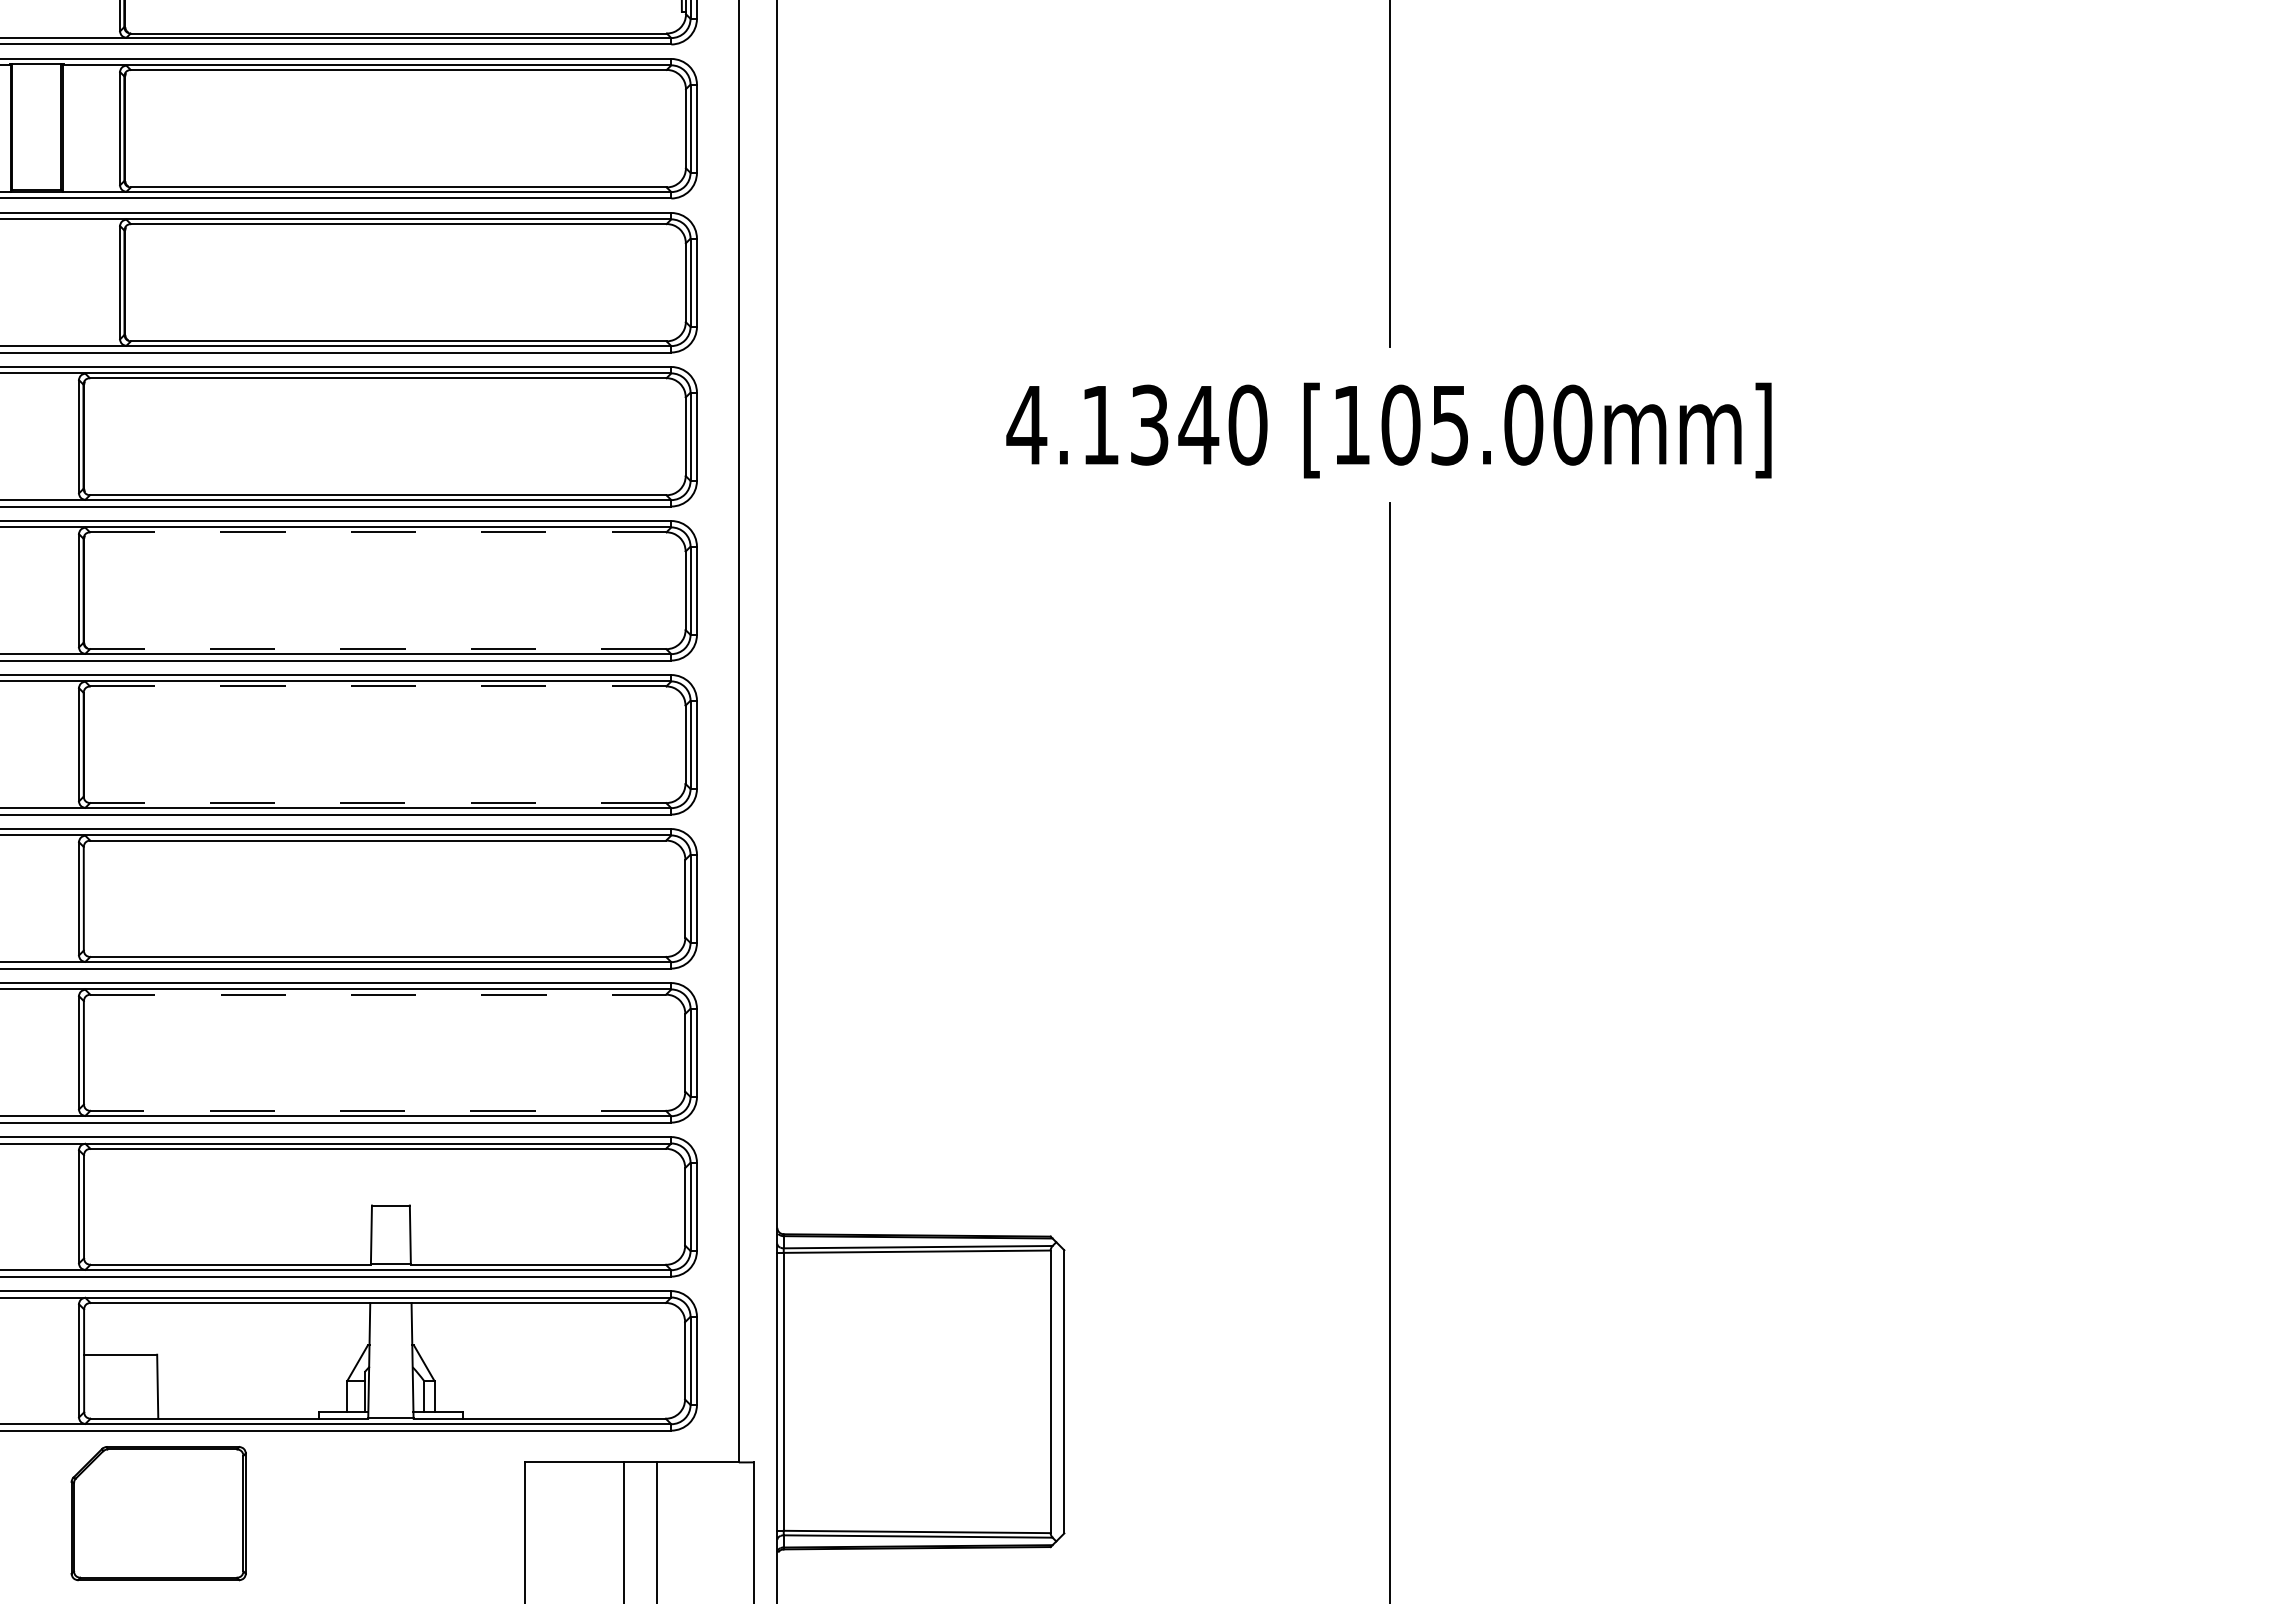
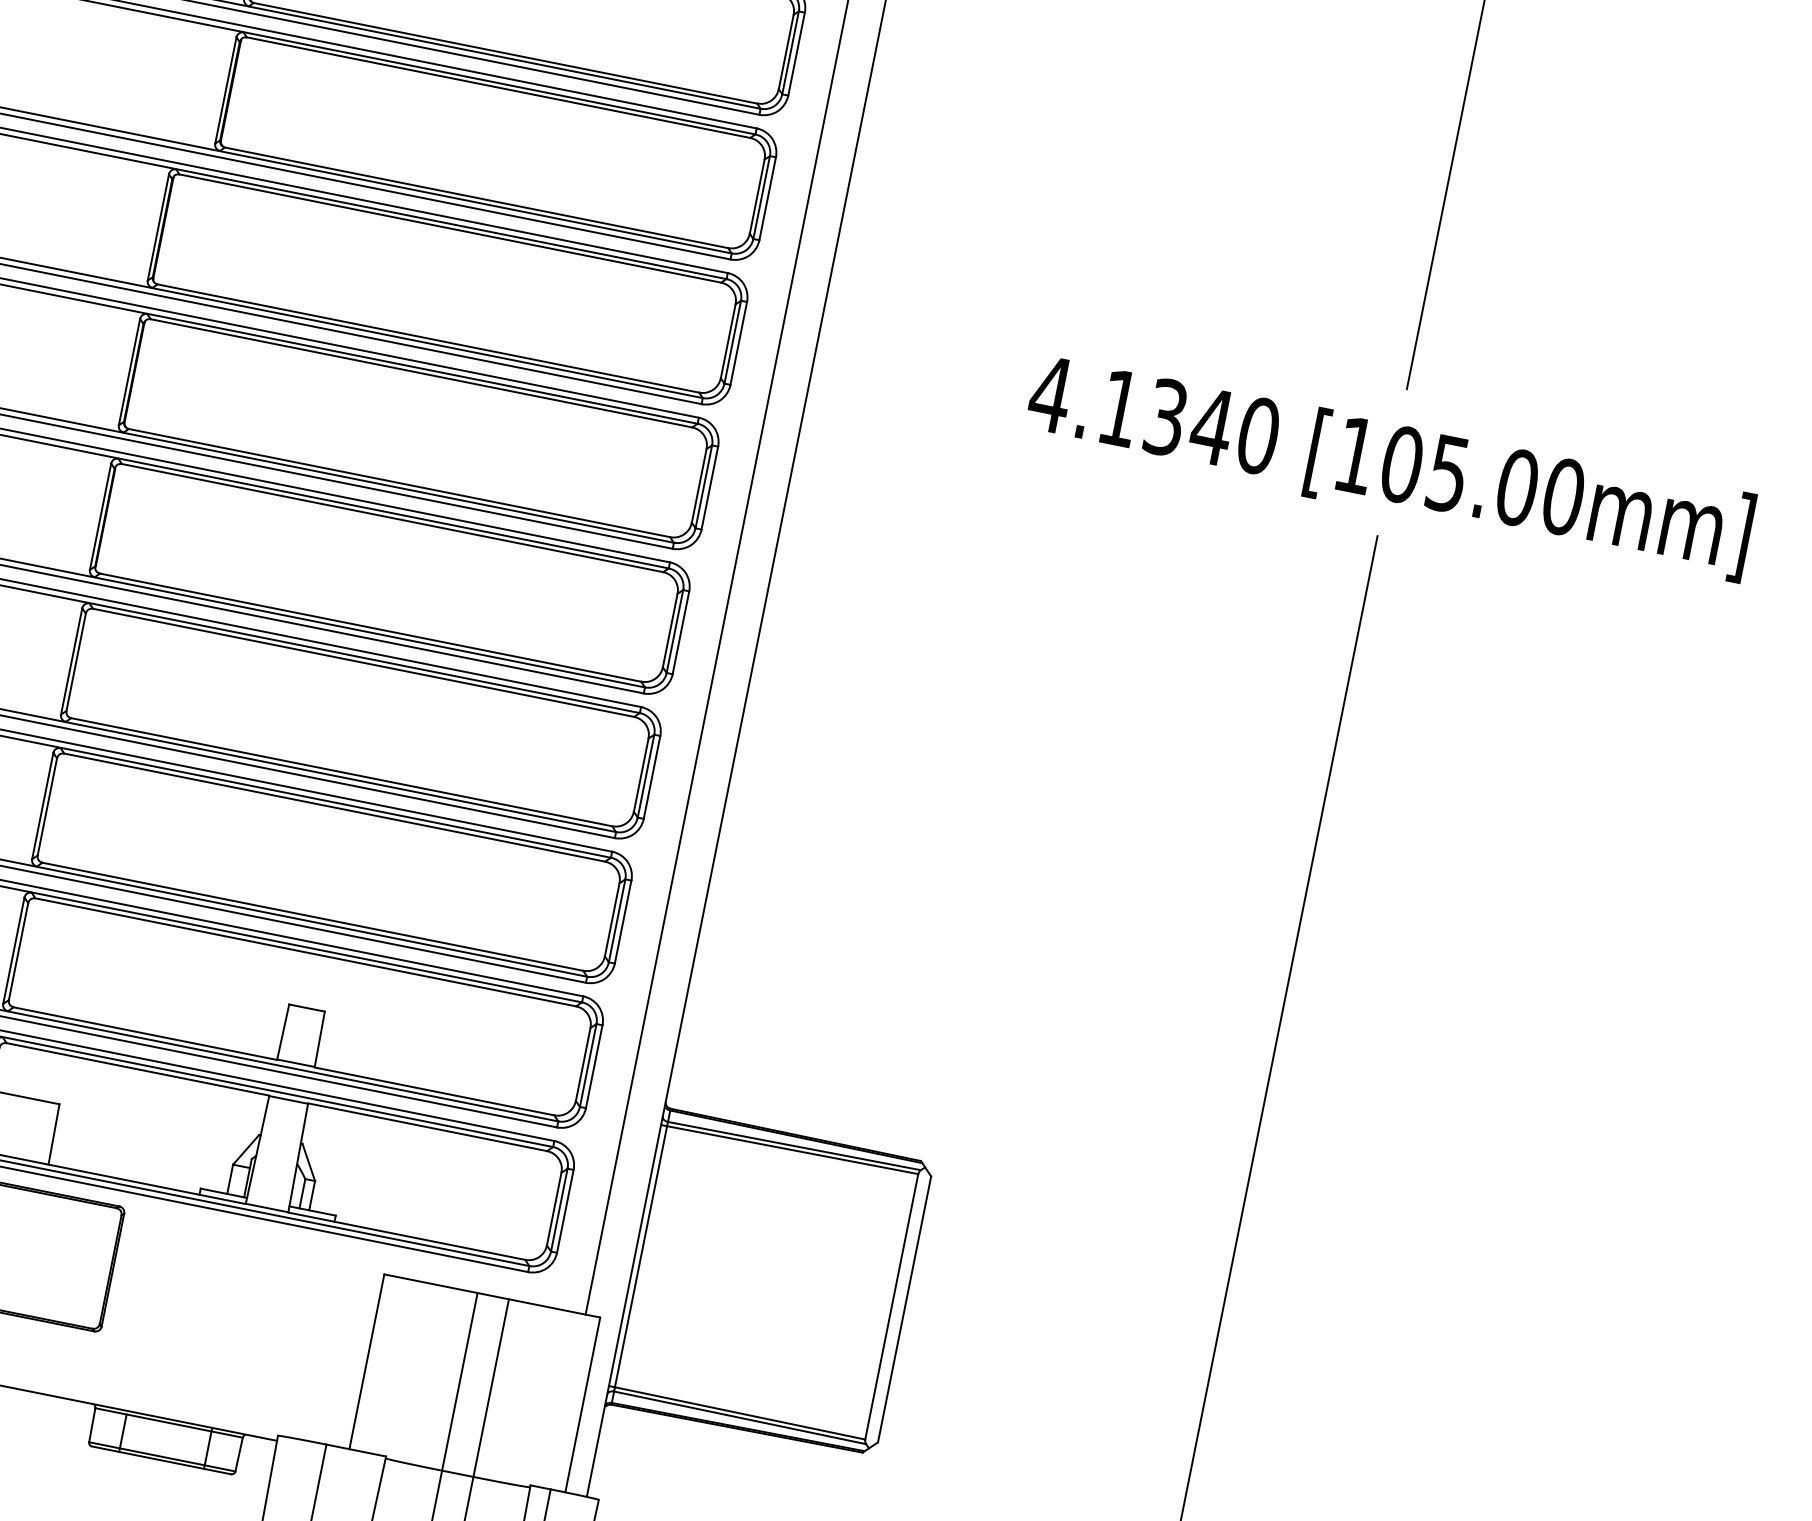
line: (378, 532) -> (421, 373), dashed -> solid
line: (377, 649) -> (398, 483), dashed -> solid
line: (378, 686) -> (392, 518), dashed -> solid
line: (377, 803) -> (369, 627), dashed -> solid
line: (378, 994) -> (334, 807), dashed -> solid
line: (378, 1110) -> (313, 916), dashed -> solid

